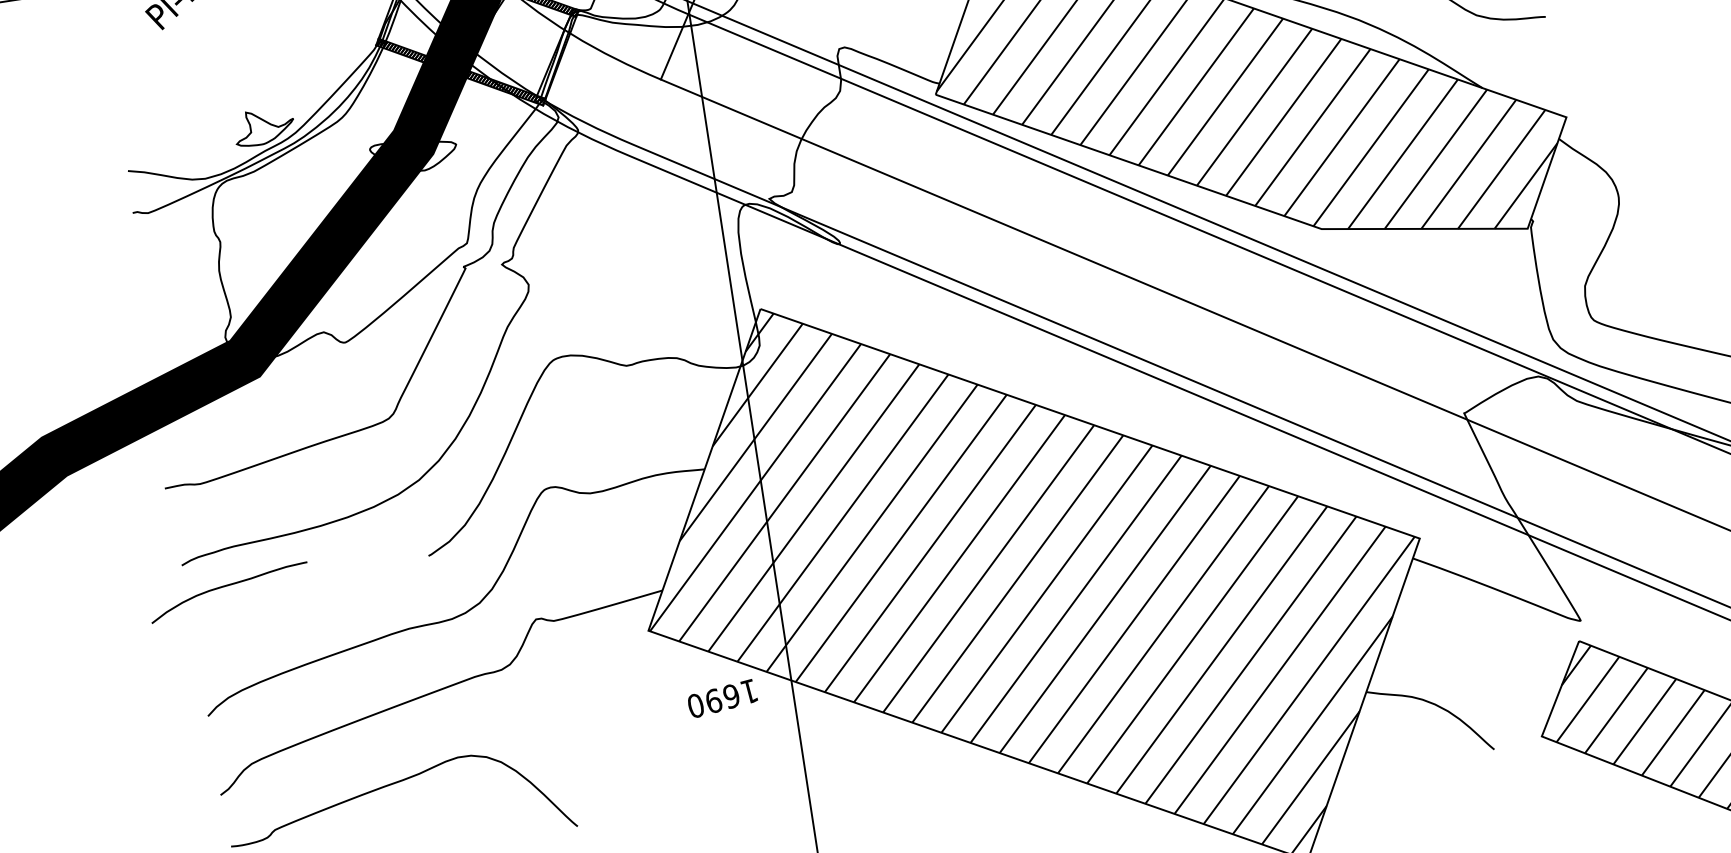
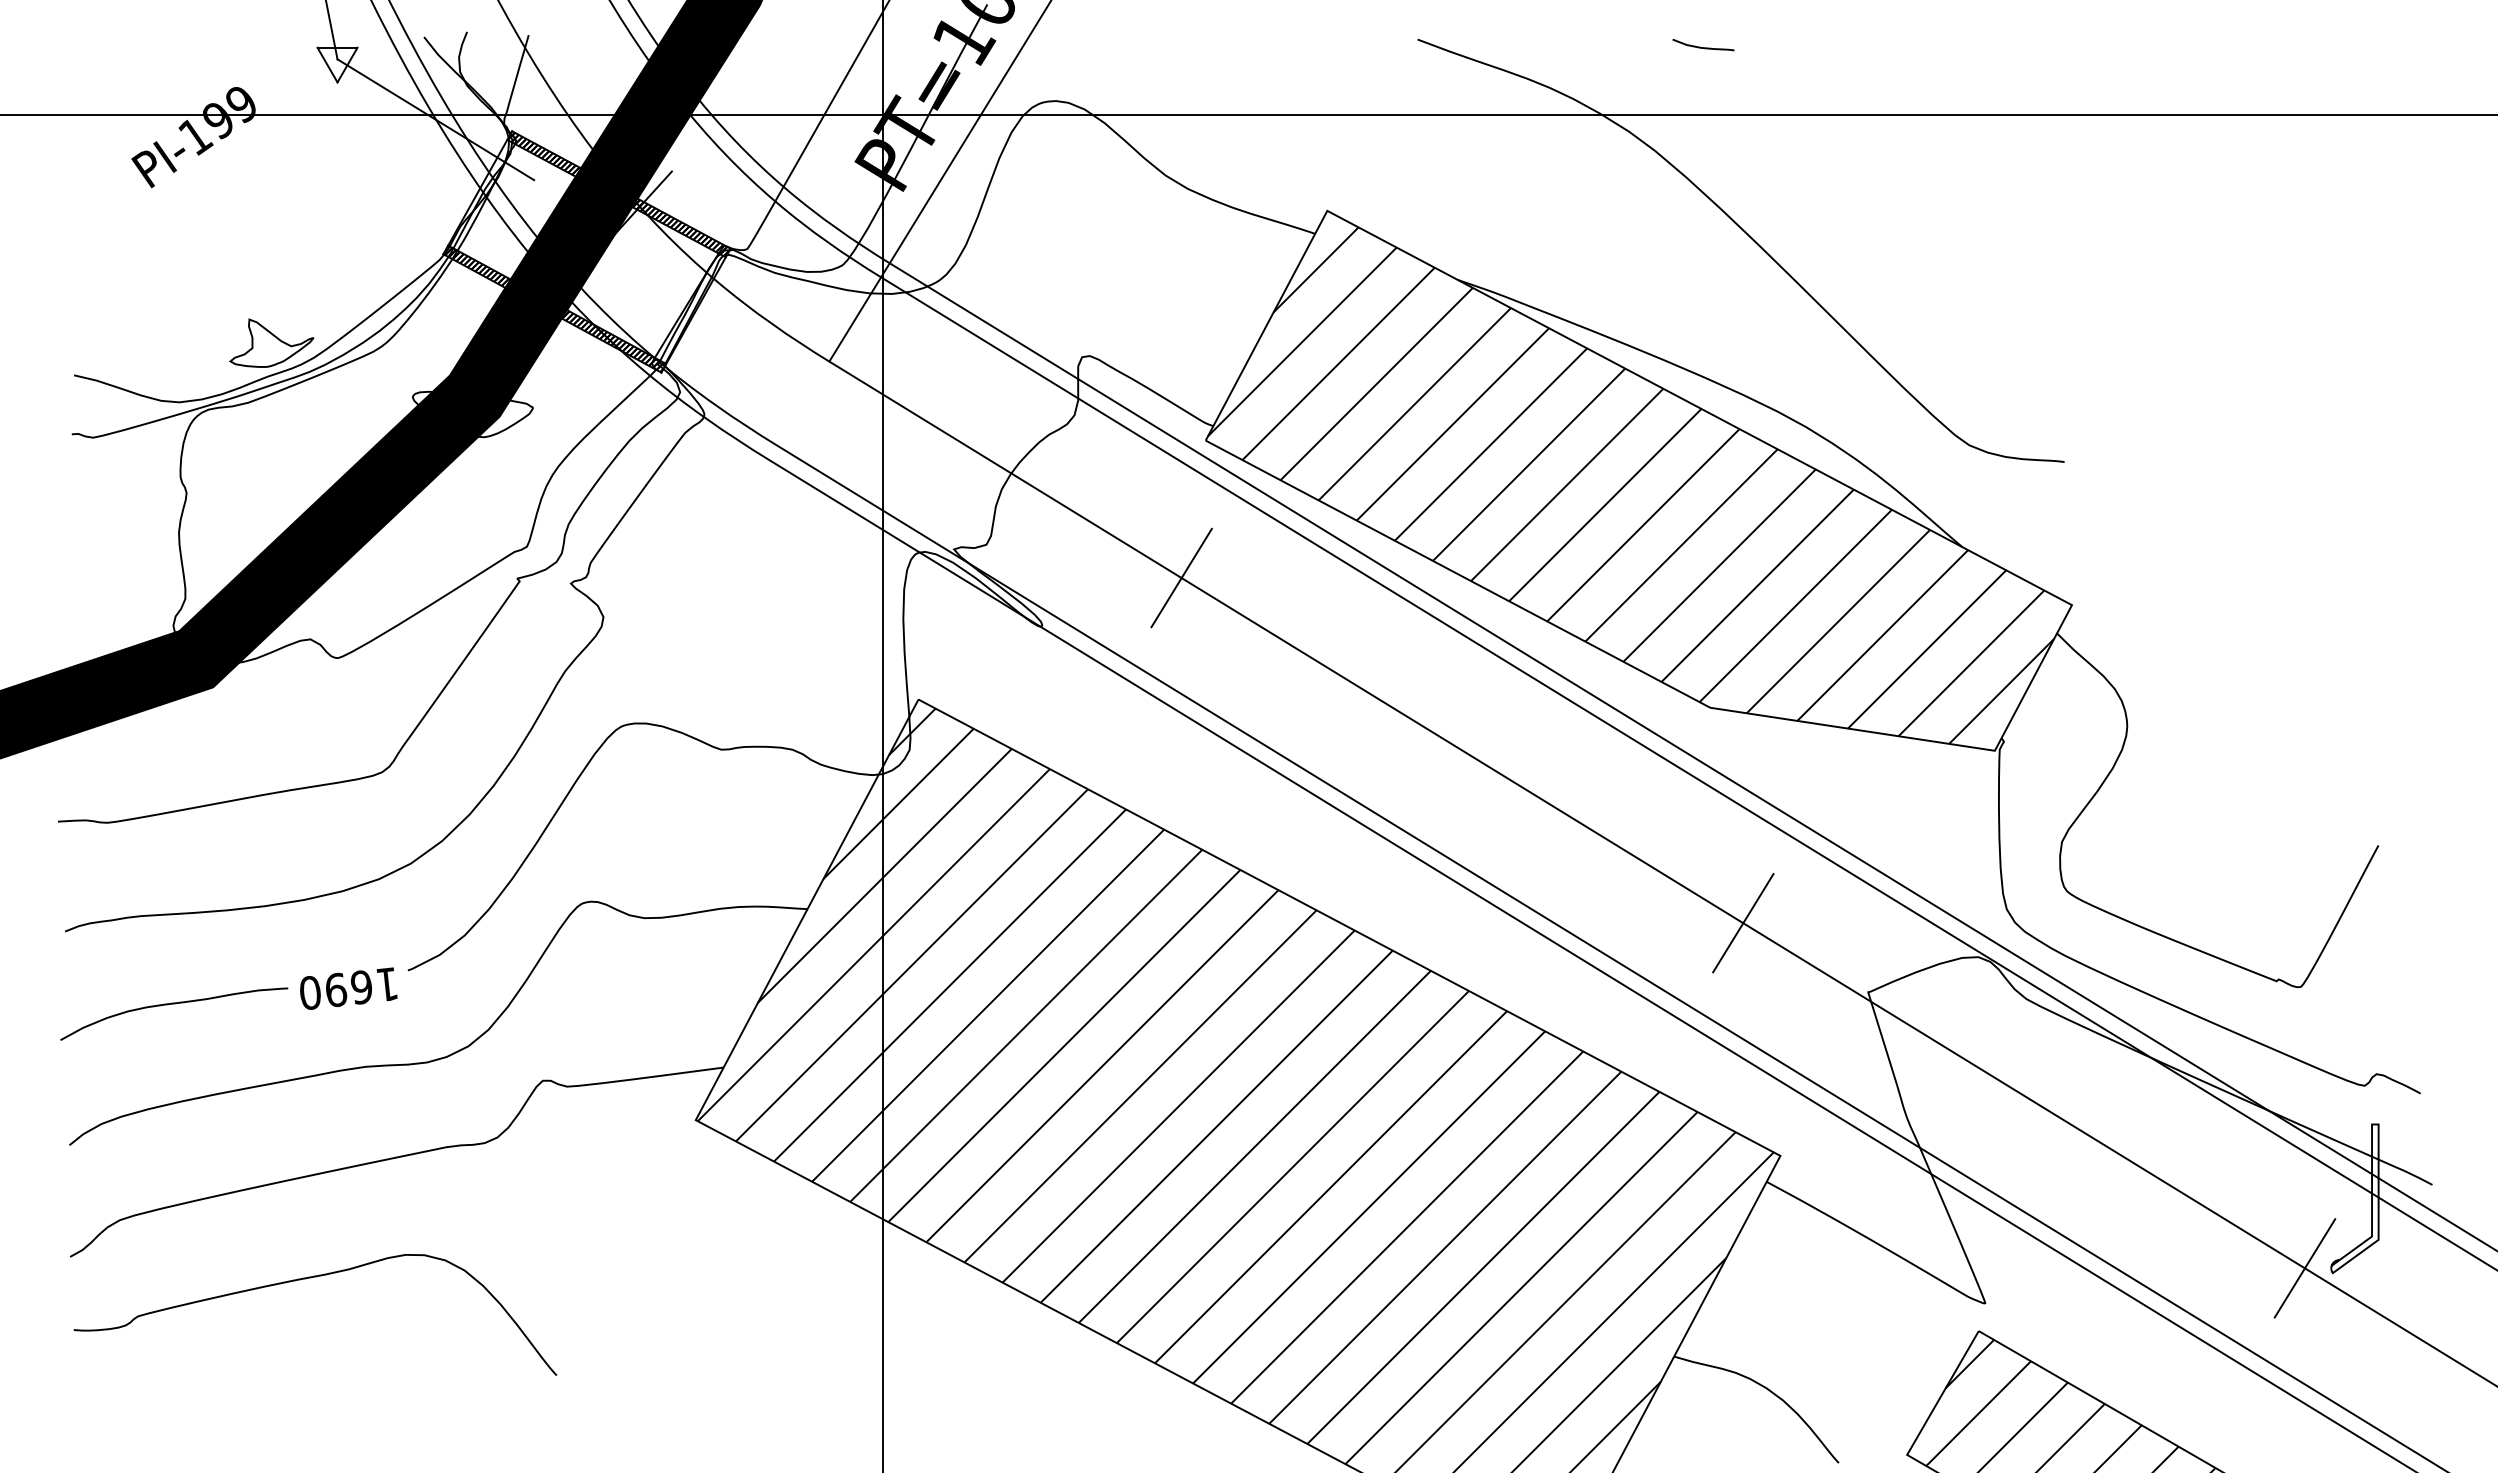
line: (933, 194) -> (1181, 577), added
line: (1368, 378) -> (1743, 923), added
curve: (228, 585) -> (174, 1004), moved
text: (722, 698) -> (348, 988), moved

